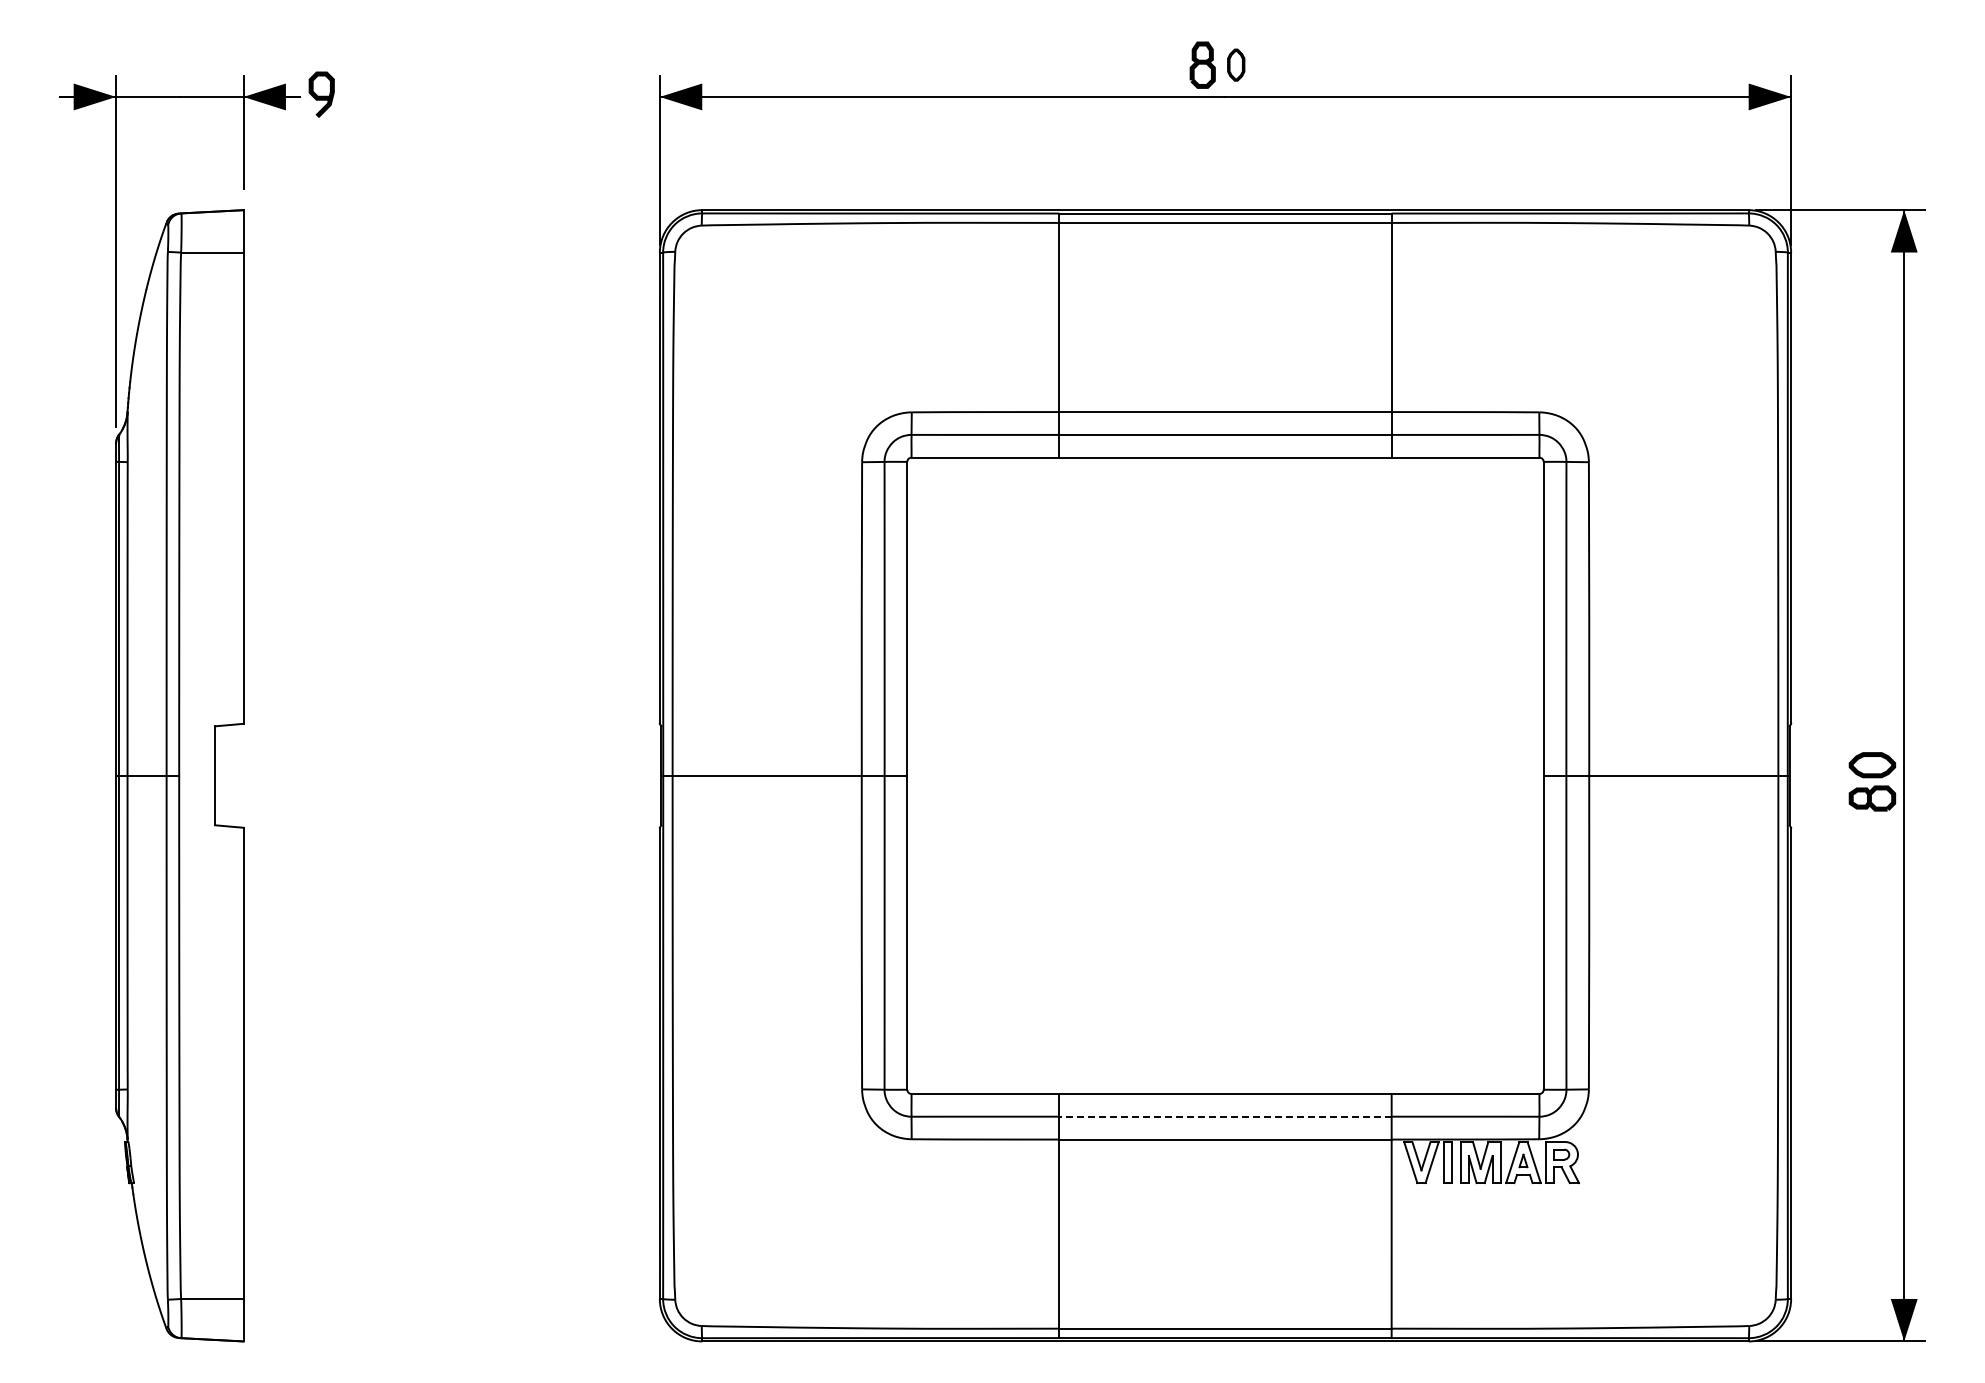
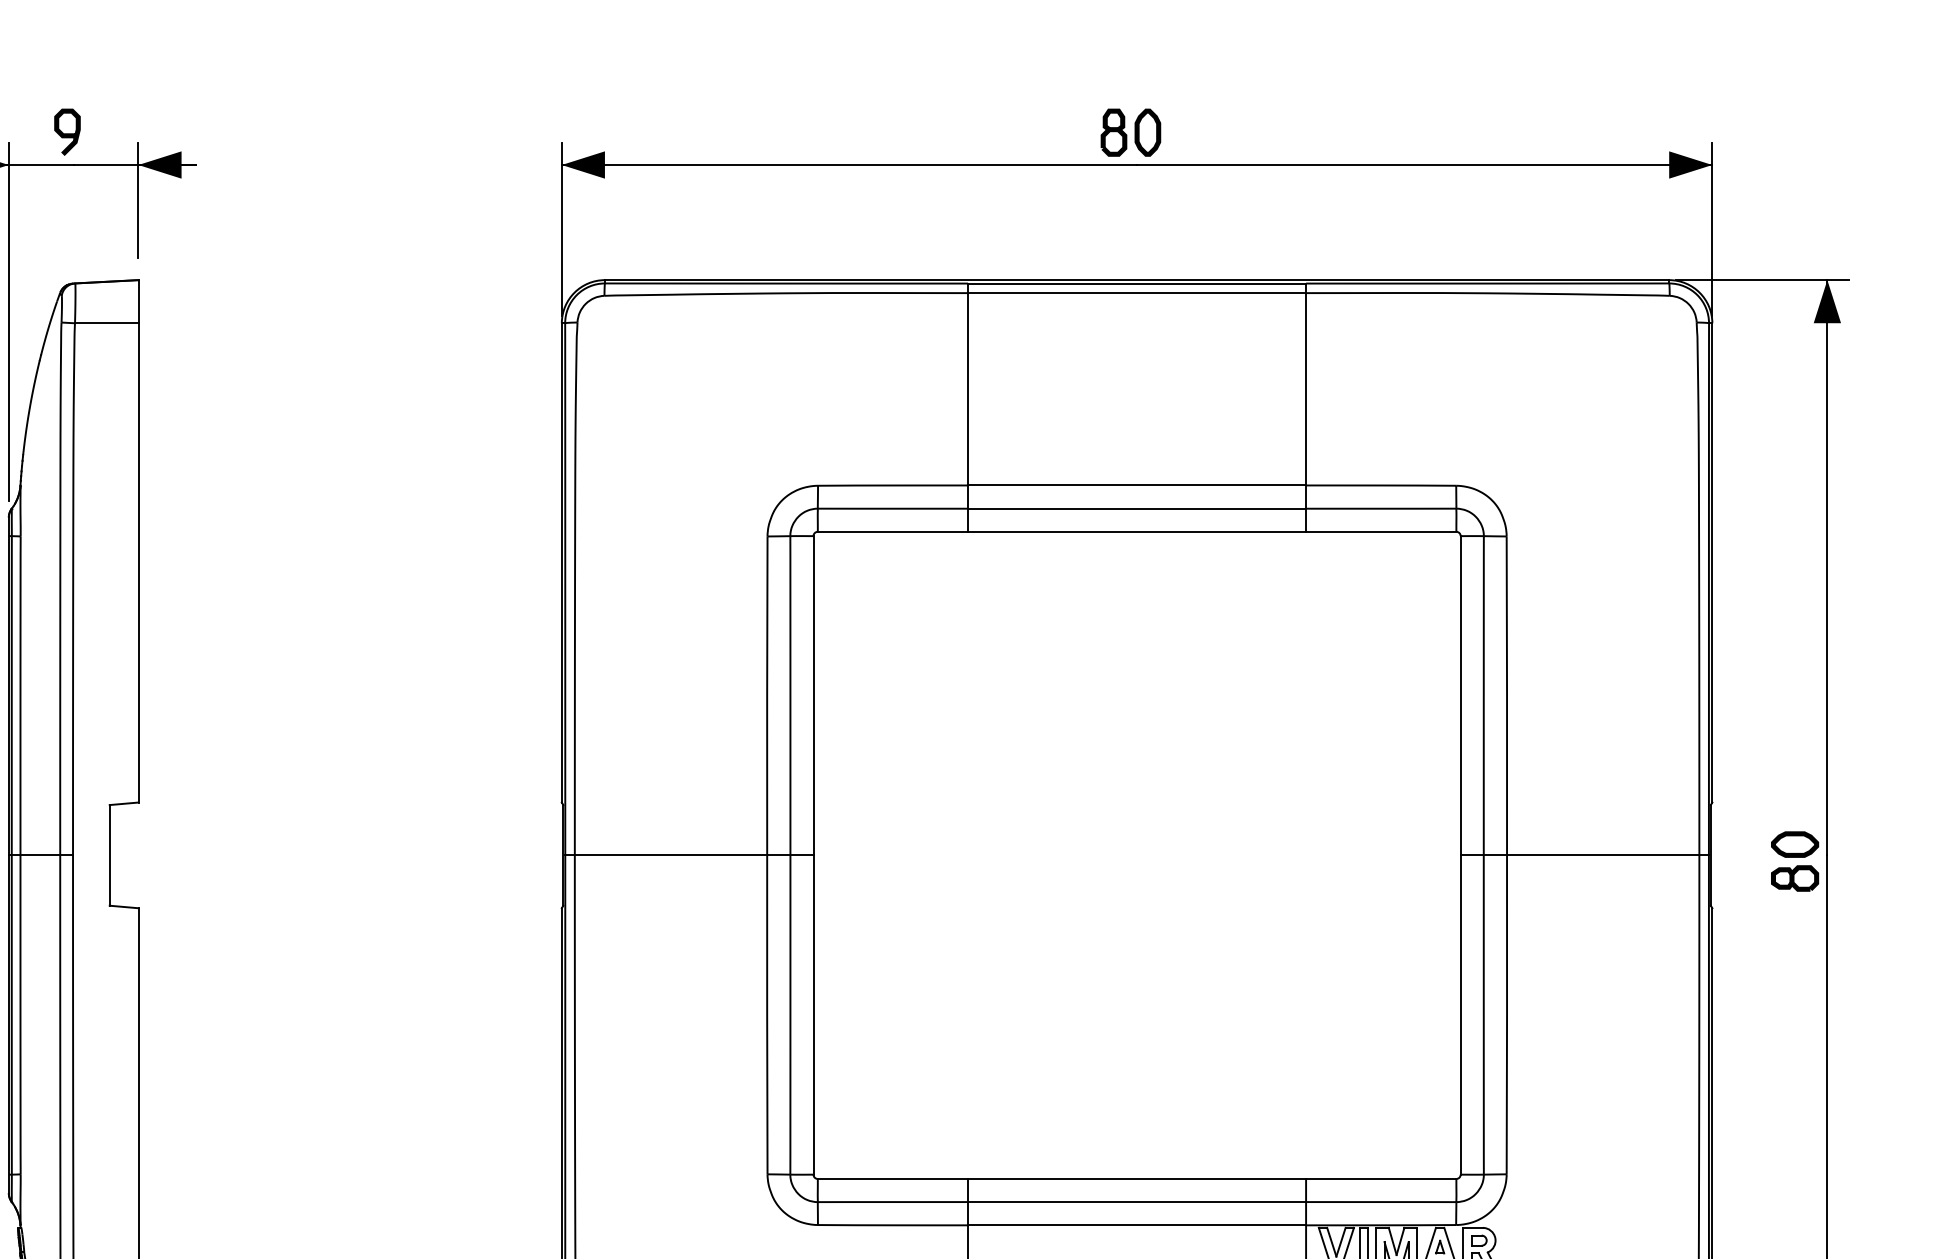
part: (1236, 64) -> (1148, 131), size x1.43
curve: (321, 95) -> (67, 133), moved
line: (1225, 1116) -> (1137, 1201), dashed -> solid

